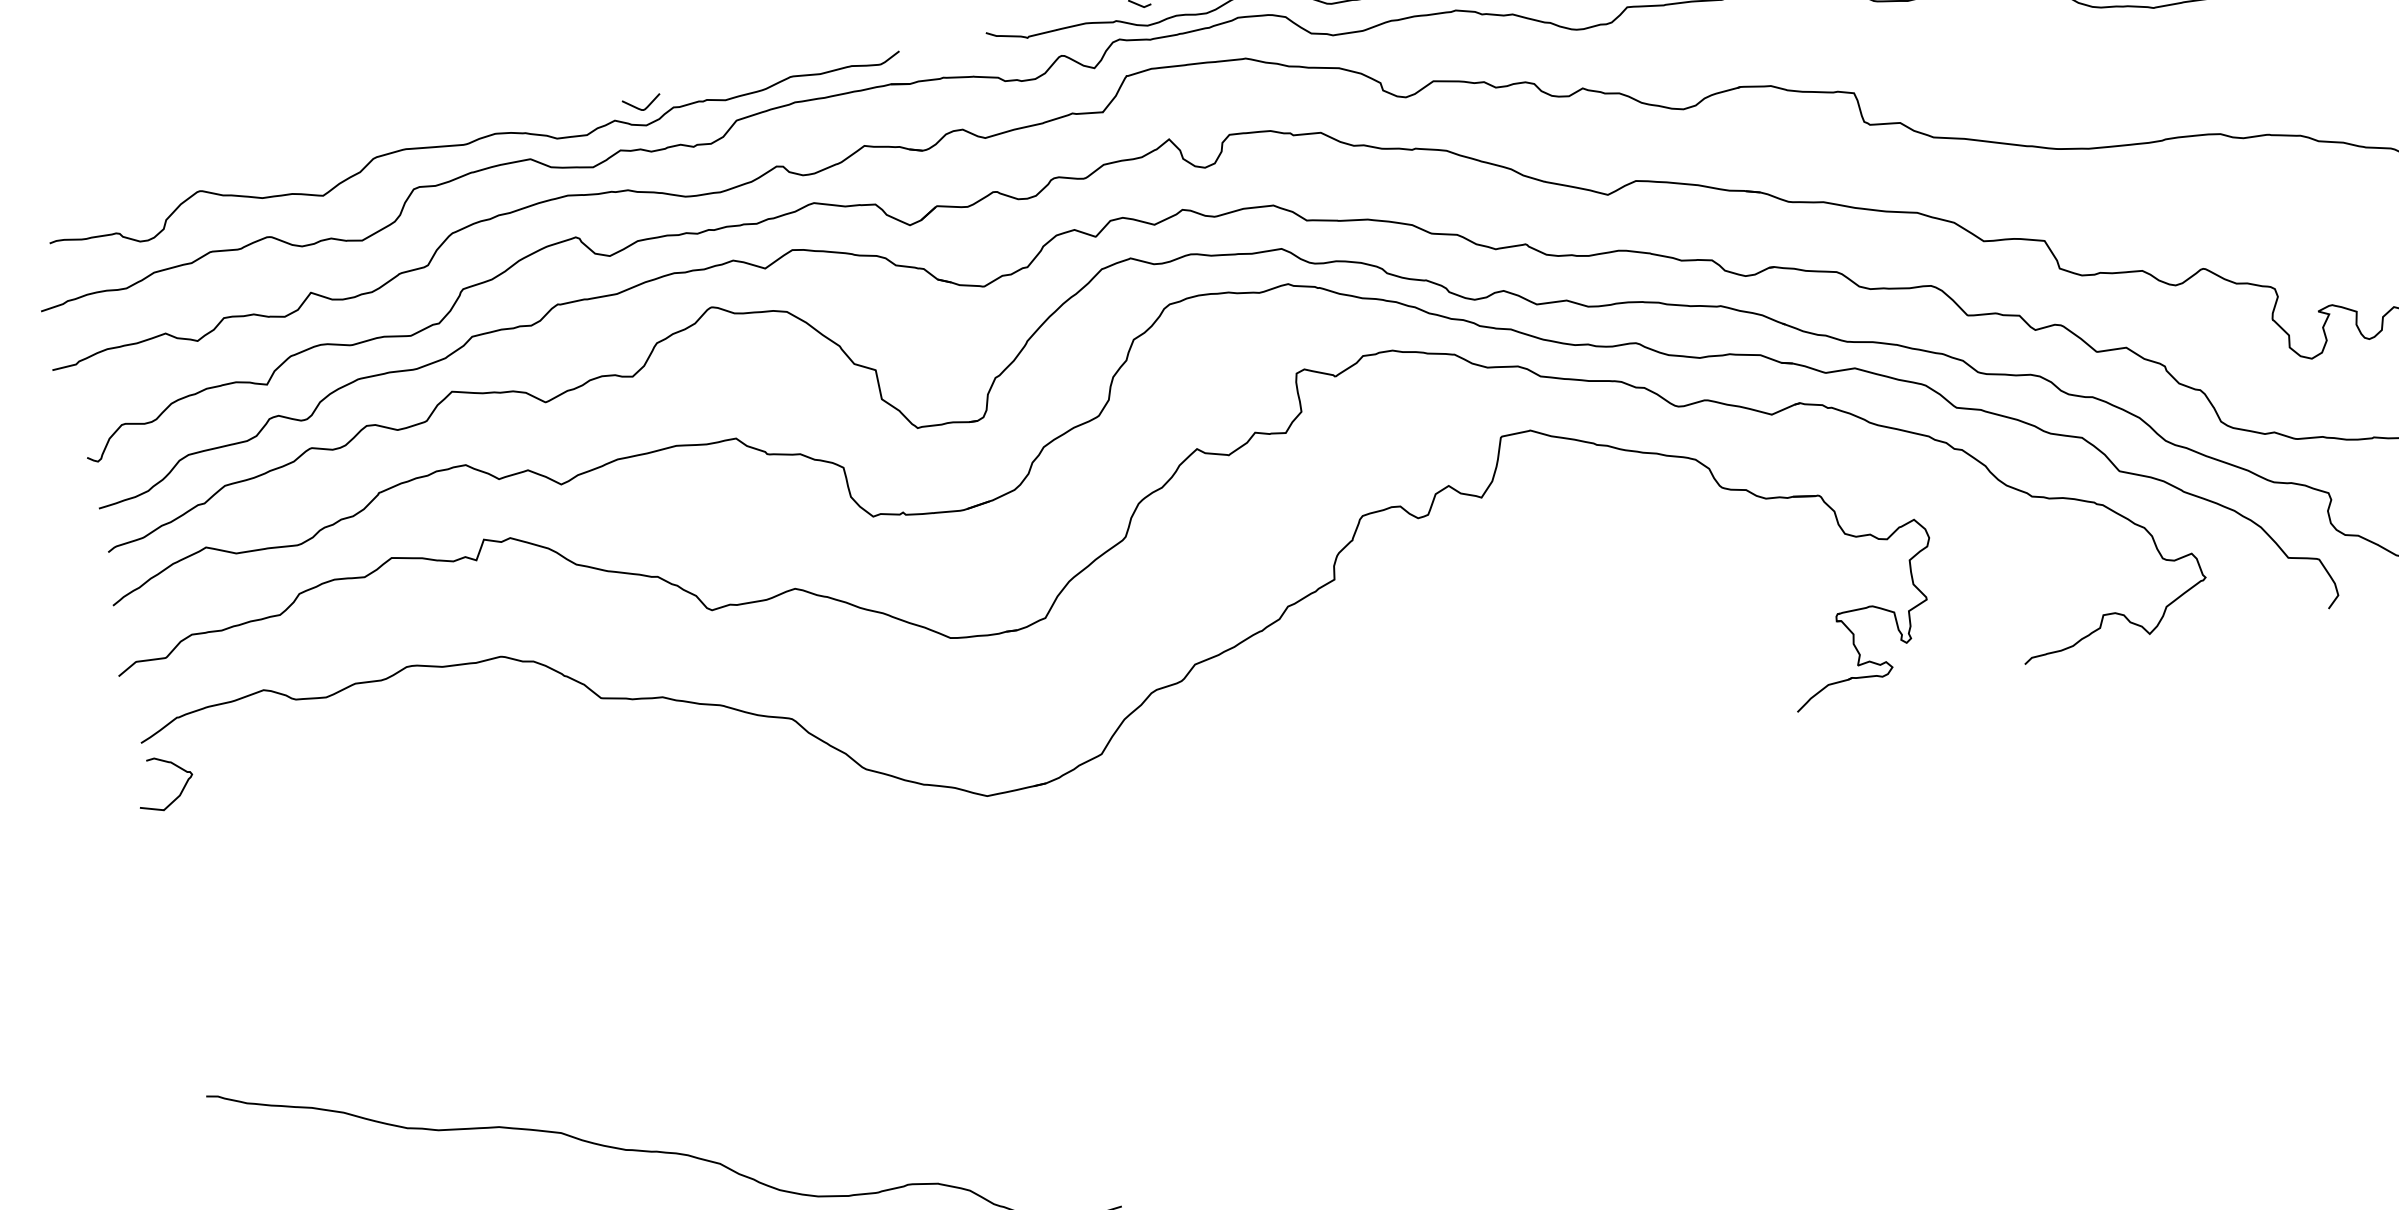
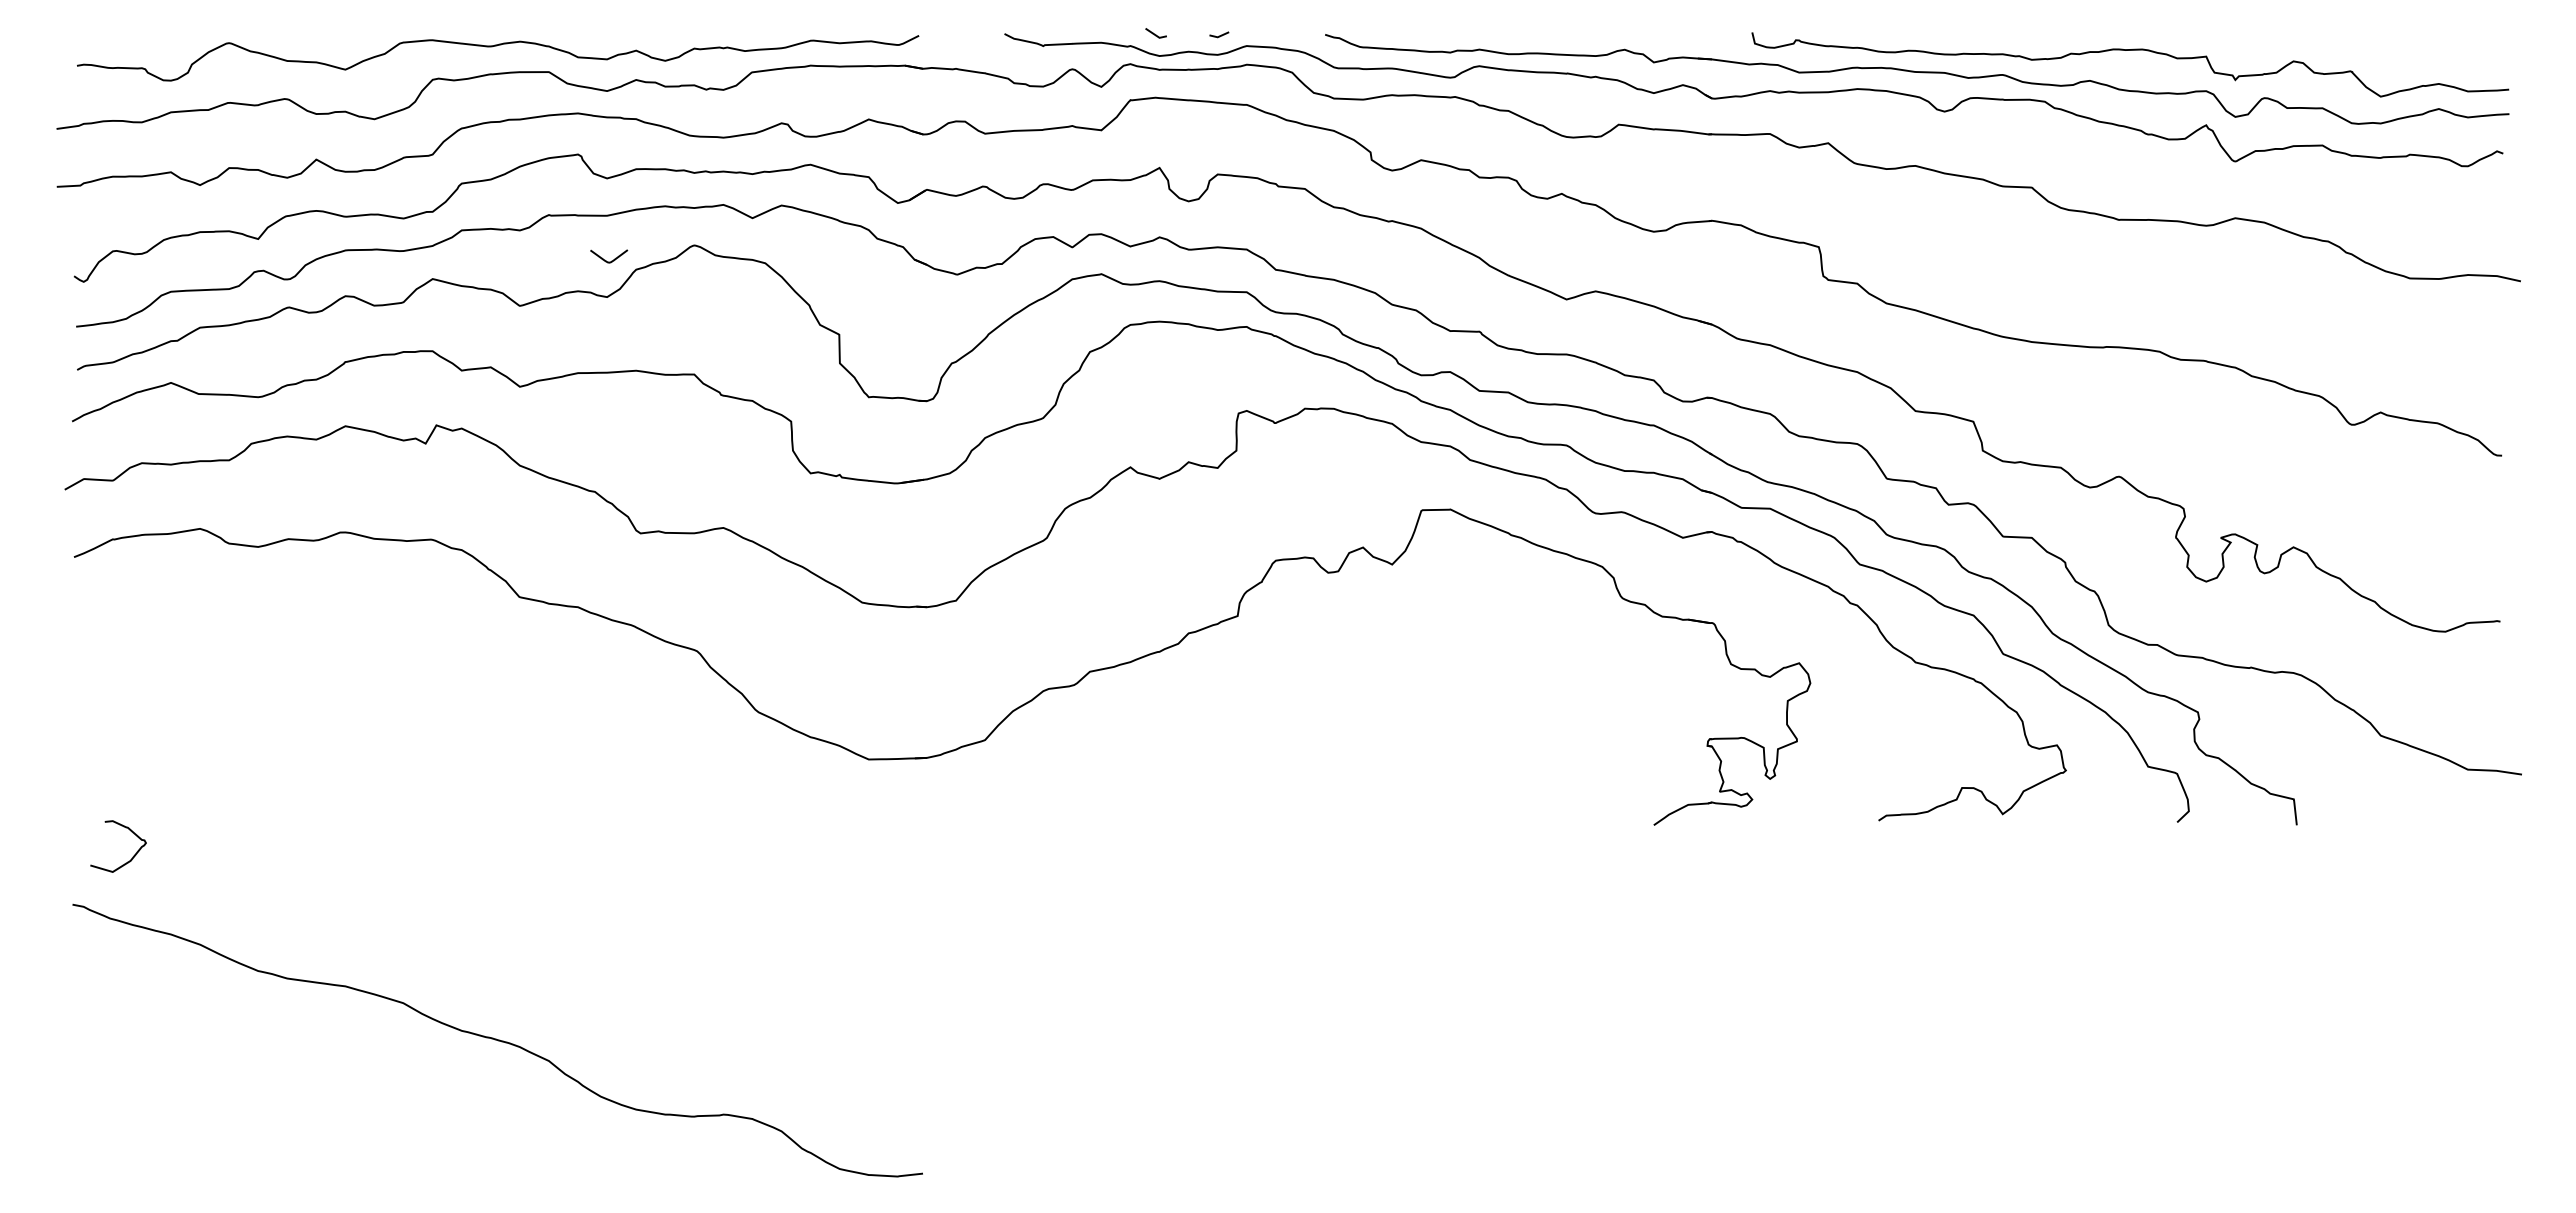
curve: (645, 107) -> (611, 260), moved
curve: (180, 790) -> (132, 856), moved

